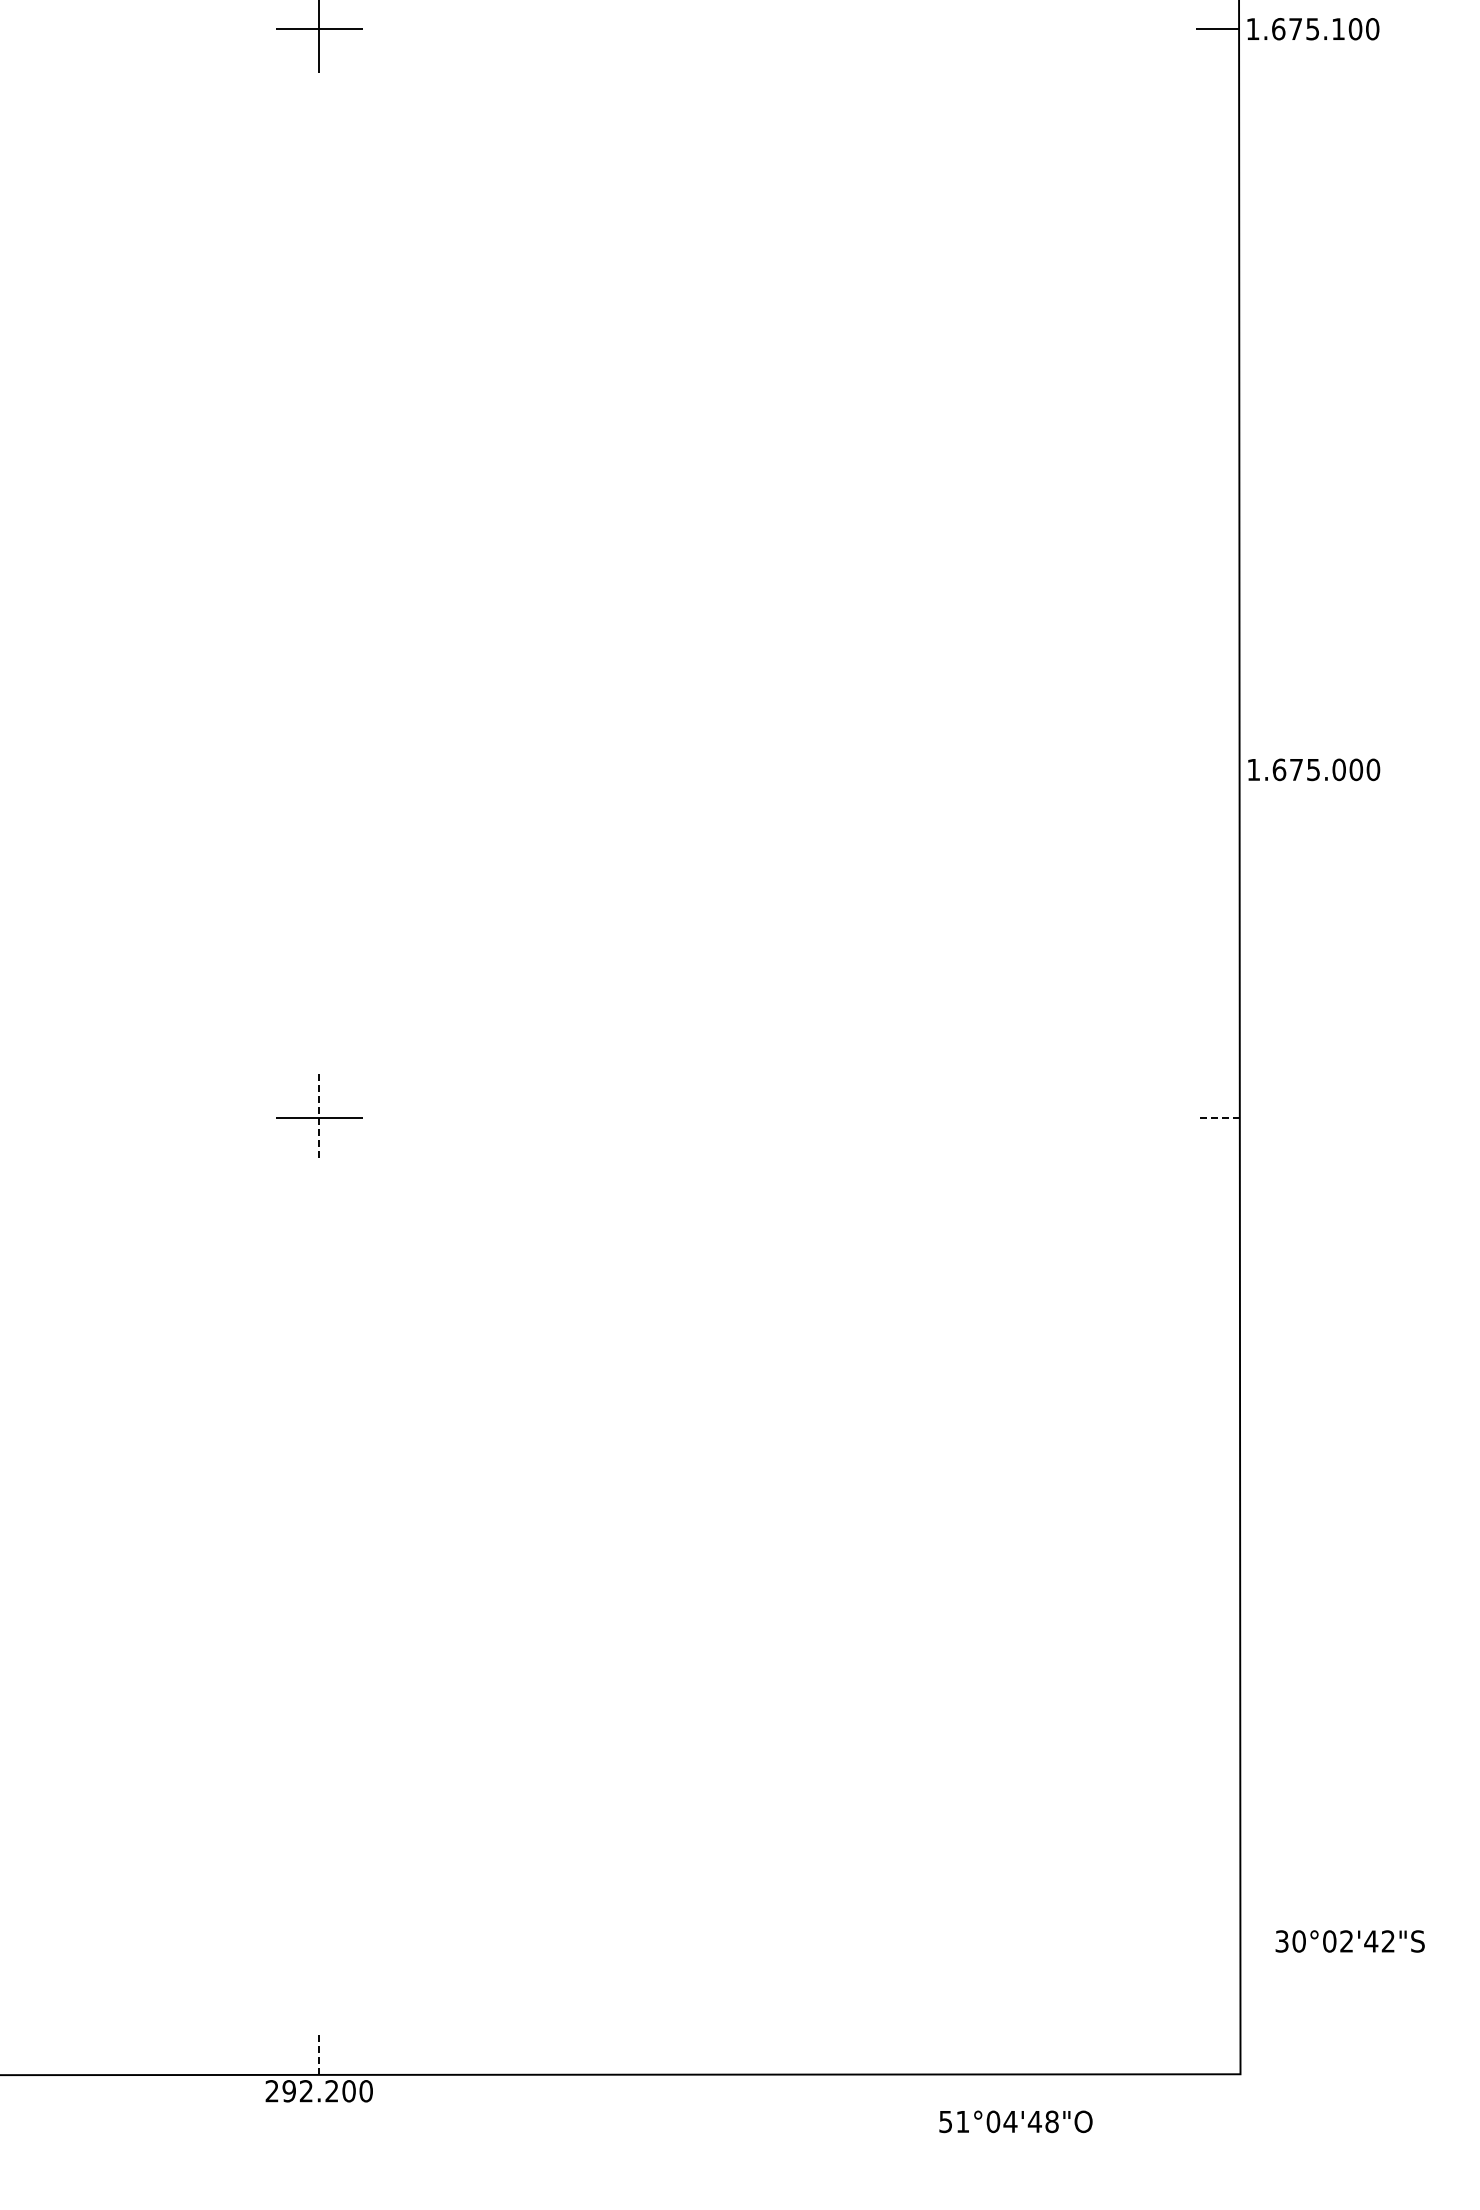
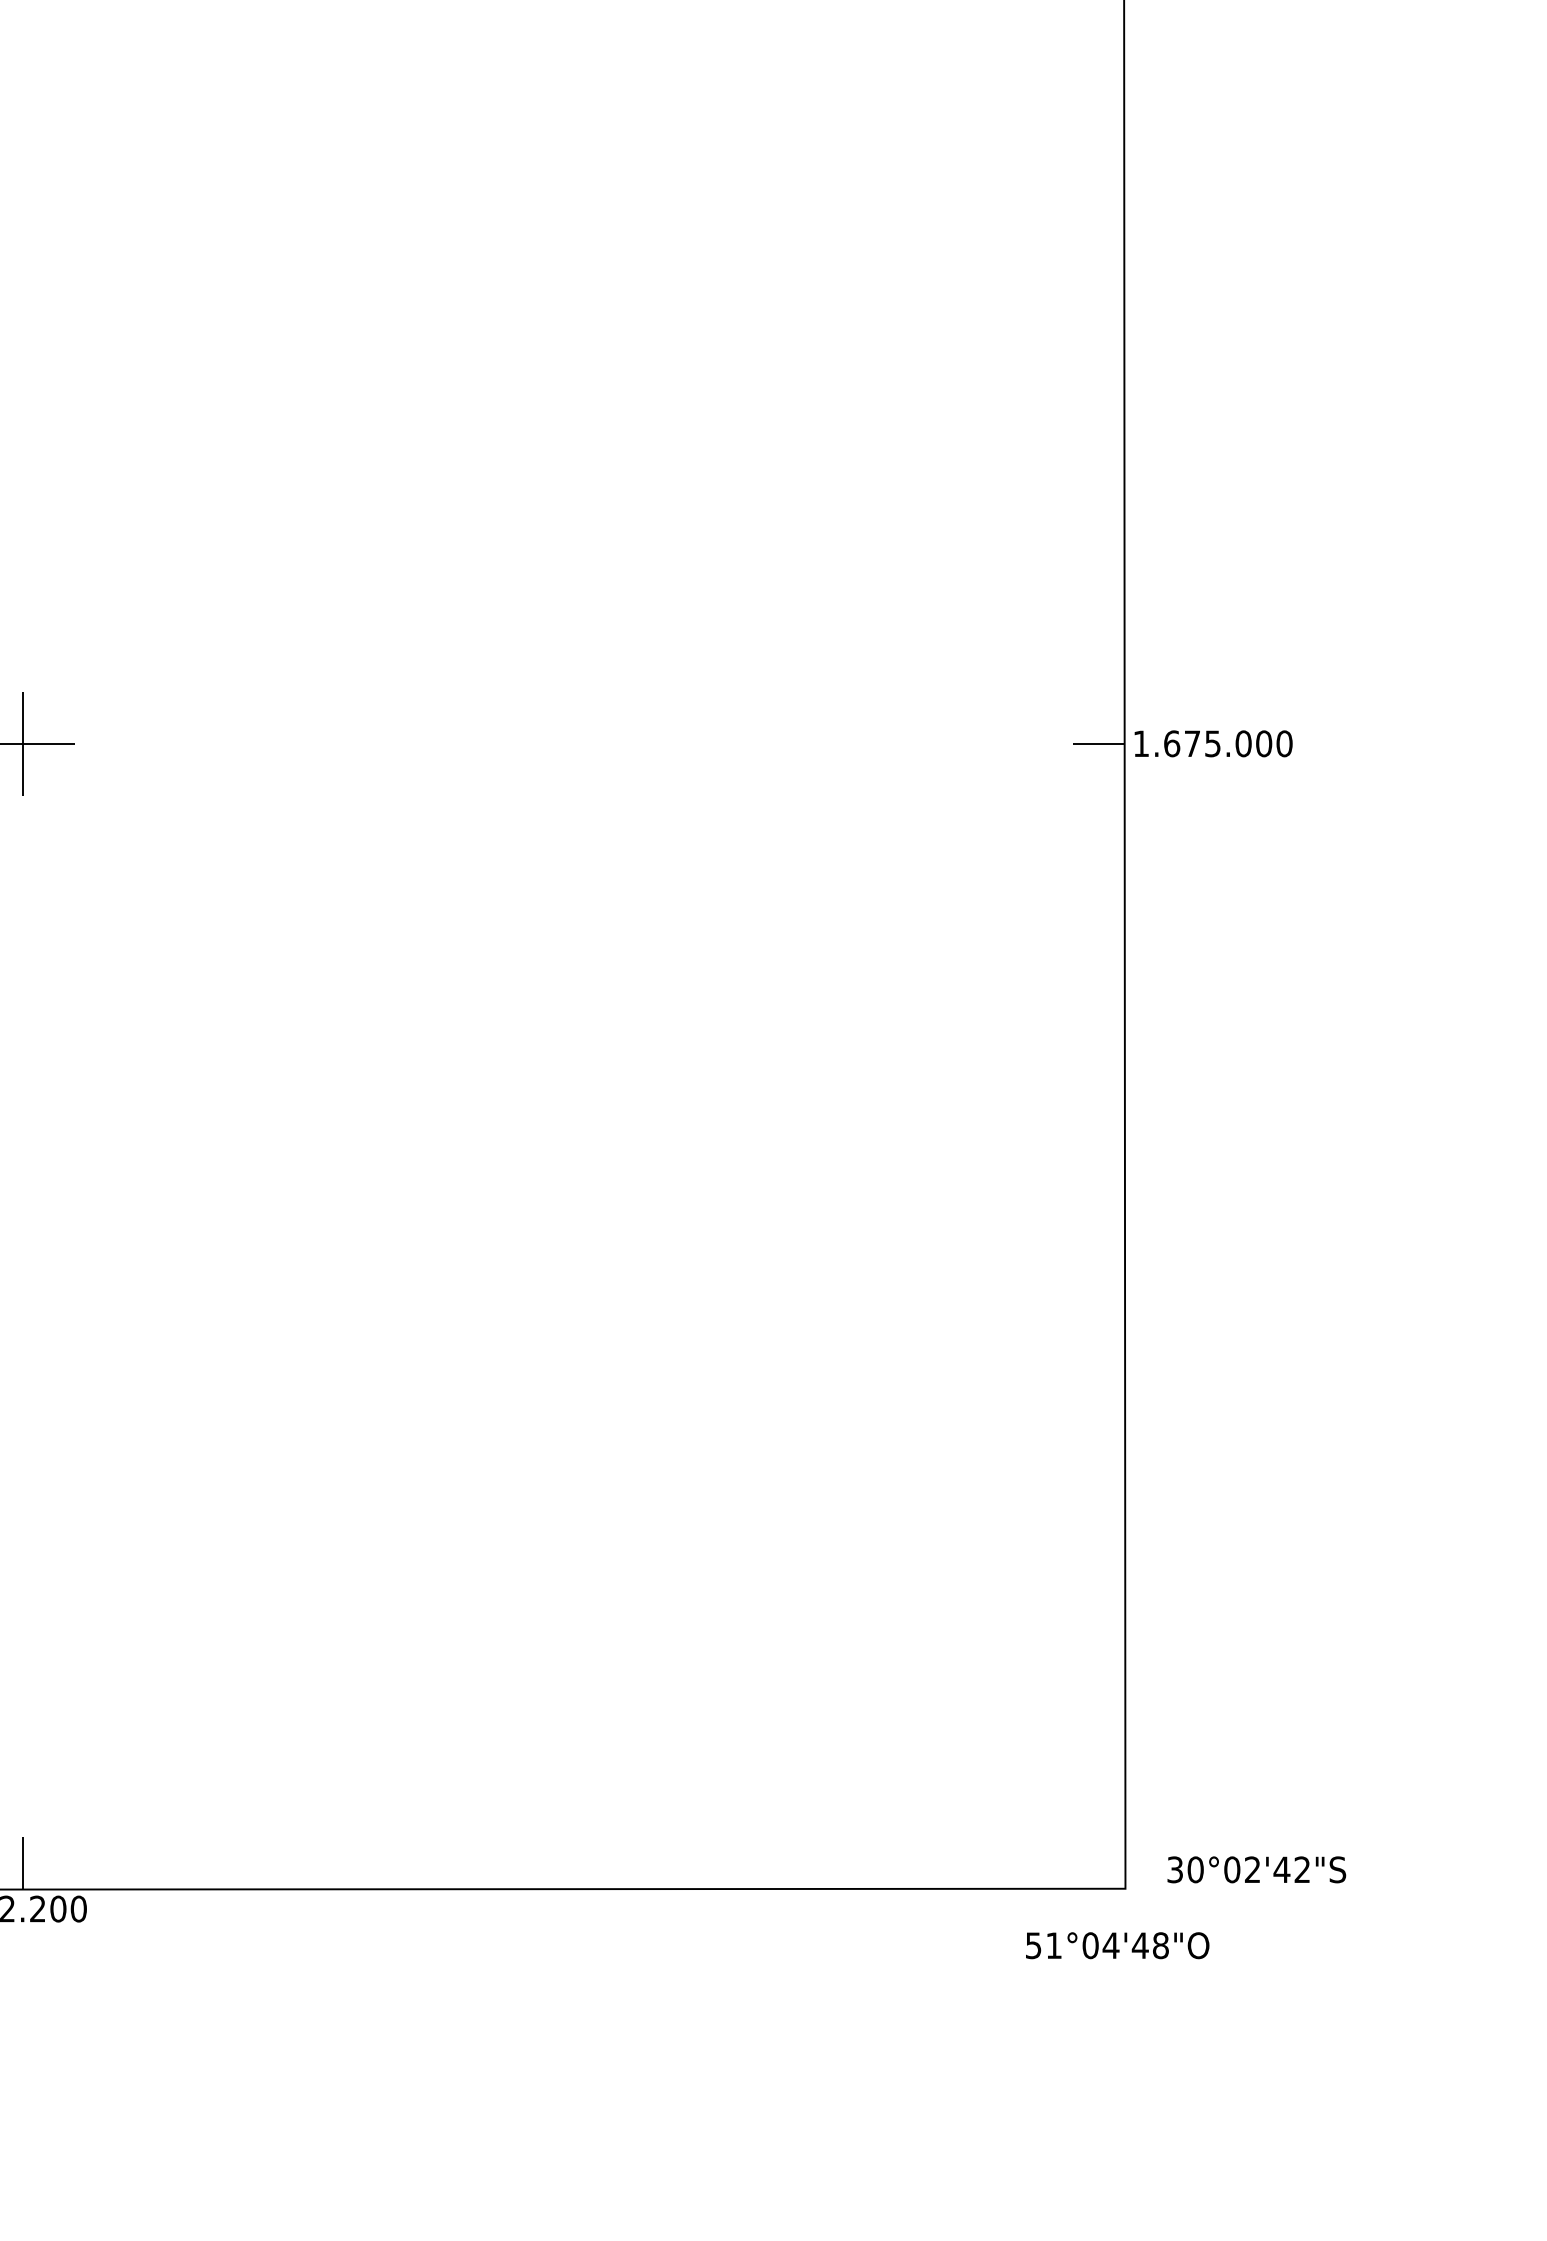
text: (1314, 769) -> (1214, 743), moved
line: (319, 1117) -> (22, 743), dashed -> solid
line: (1218, 1117) -> (1099, 743), dashed -> solid
text: (1349, 1941) -> (1255, 1869), moved
line: (319, 2053) -> (22, 1863), dashed -> solid
text: (1015, 2121) -> (1117, 1945), moved

